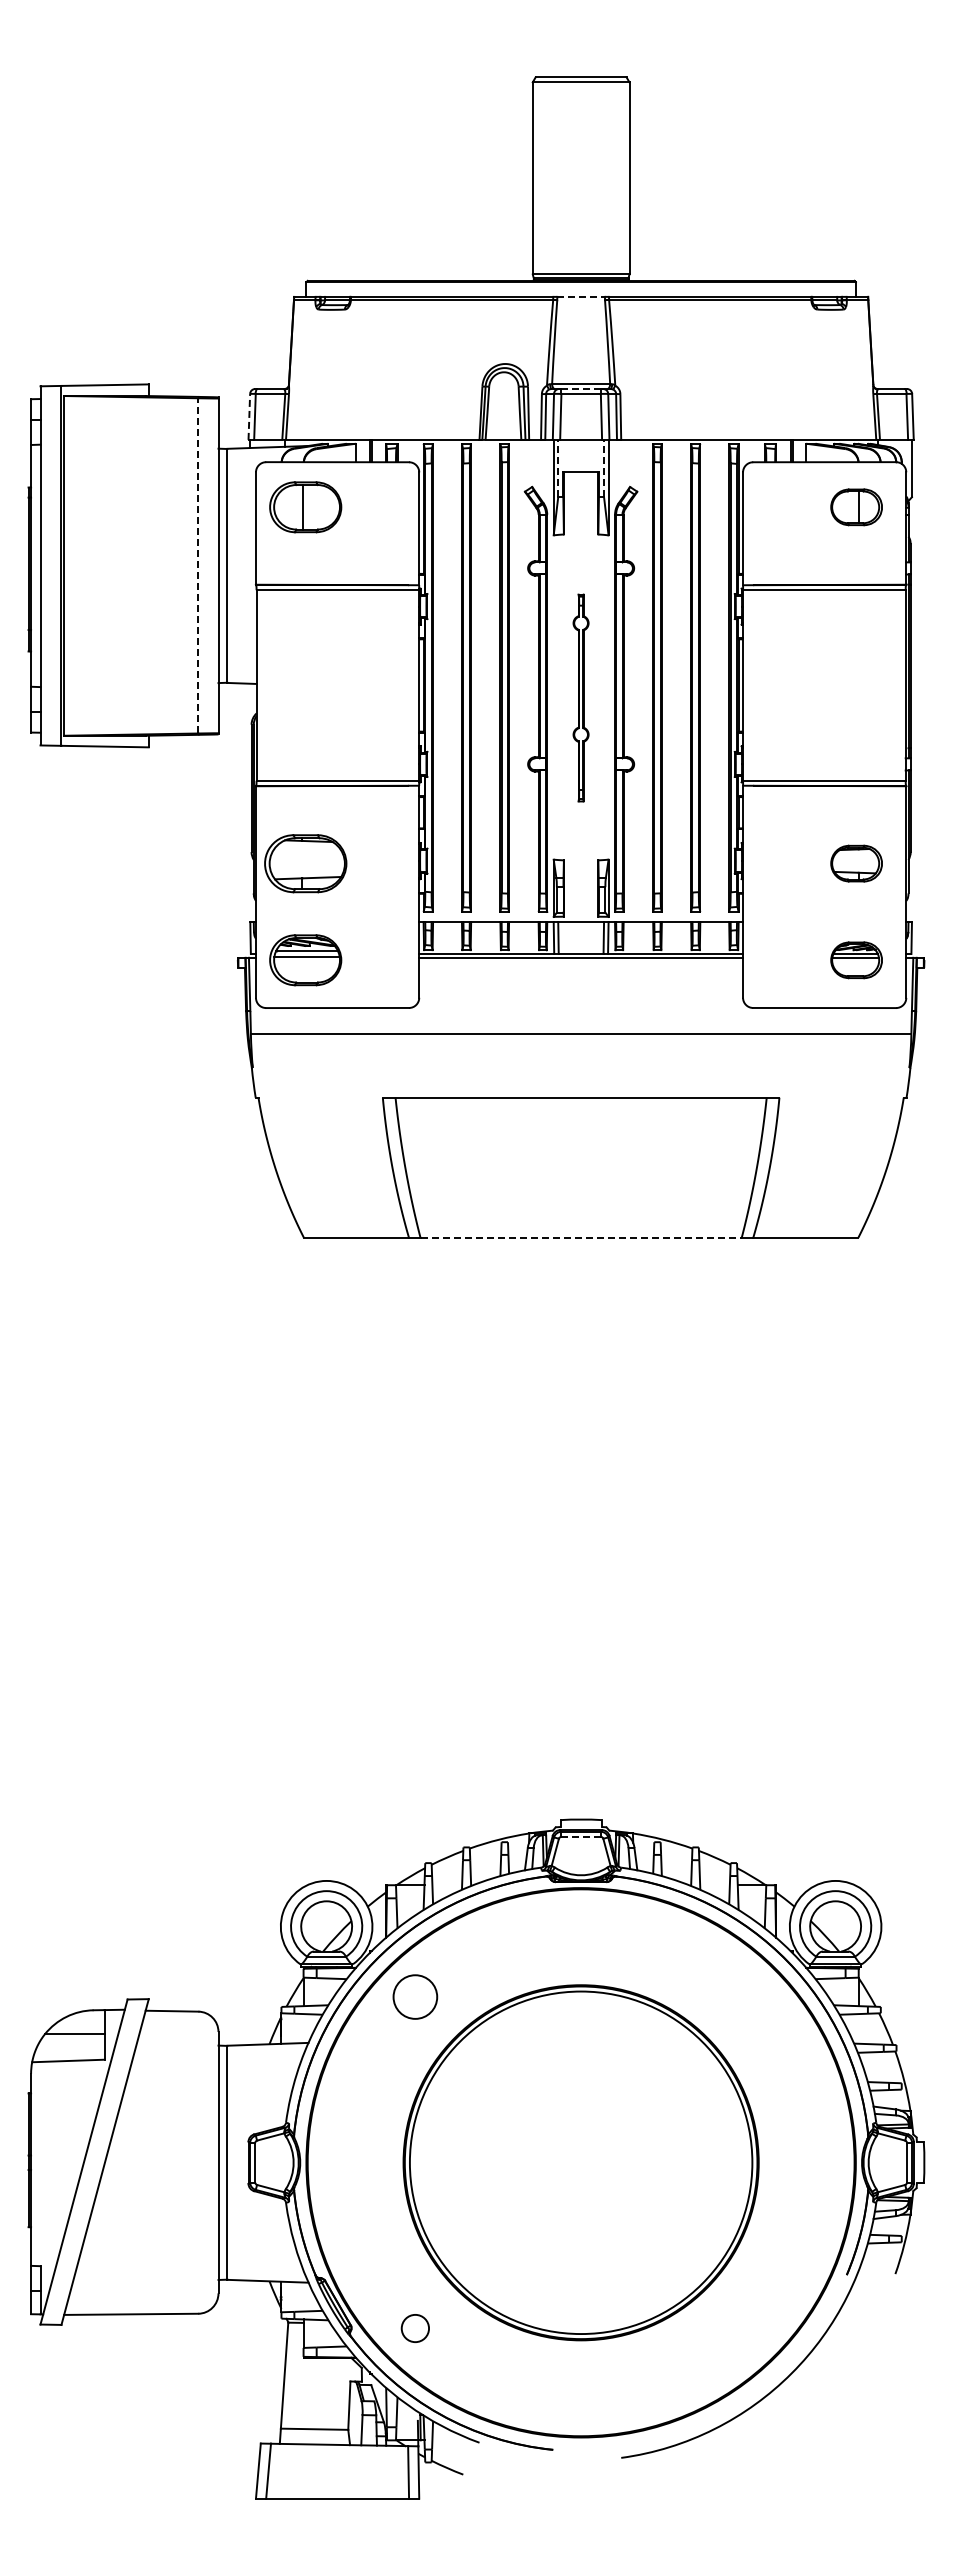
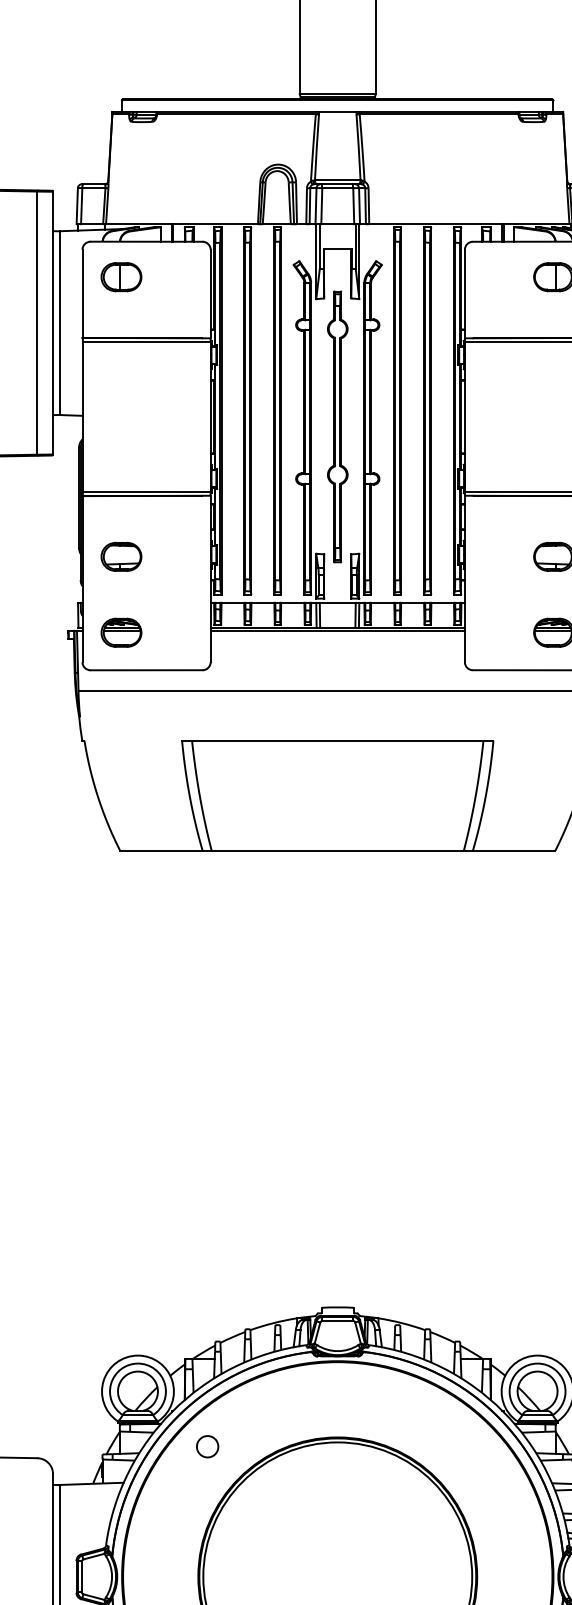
line: (581, 296) -> (338, 111), dashed -> solid
line: (581, 389) -> (338, 184), dashed -> solid
line: (249, 416) -> (77, 205), dashed -> solid
line: (558, 468) -> (320, 246), dashed -> solid
line: (604, 468) -> (356, 246), dashed -> solid
part: (305, 507) -> (121, 277), size x0.71
line: (198, 565) -> (37, 322), dashed -> solid
part: (580, 697) -> (337, 426), size x1.67
part: (305, 863) -> (121, 556), size x0.62
part: (305, 960) -> (121, 632), size x0.71
line: (581, 1237) -> (338, 850), dashed -> solid
line: (581, 1836) -> (338, 1320), dashed -> solid
circle: (415, 1996) -> (207, 1446), size x0.62

